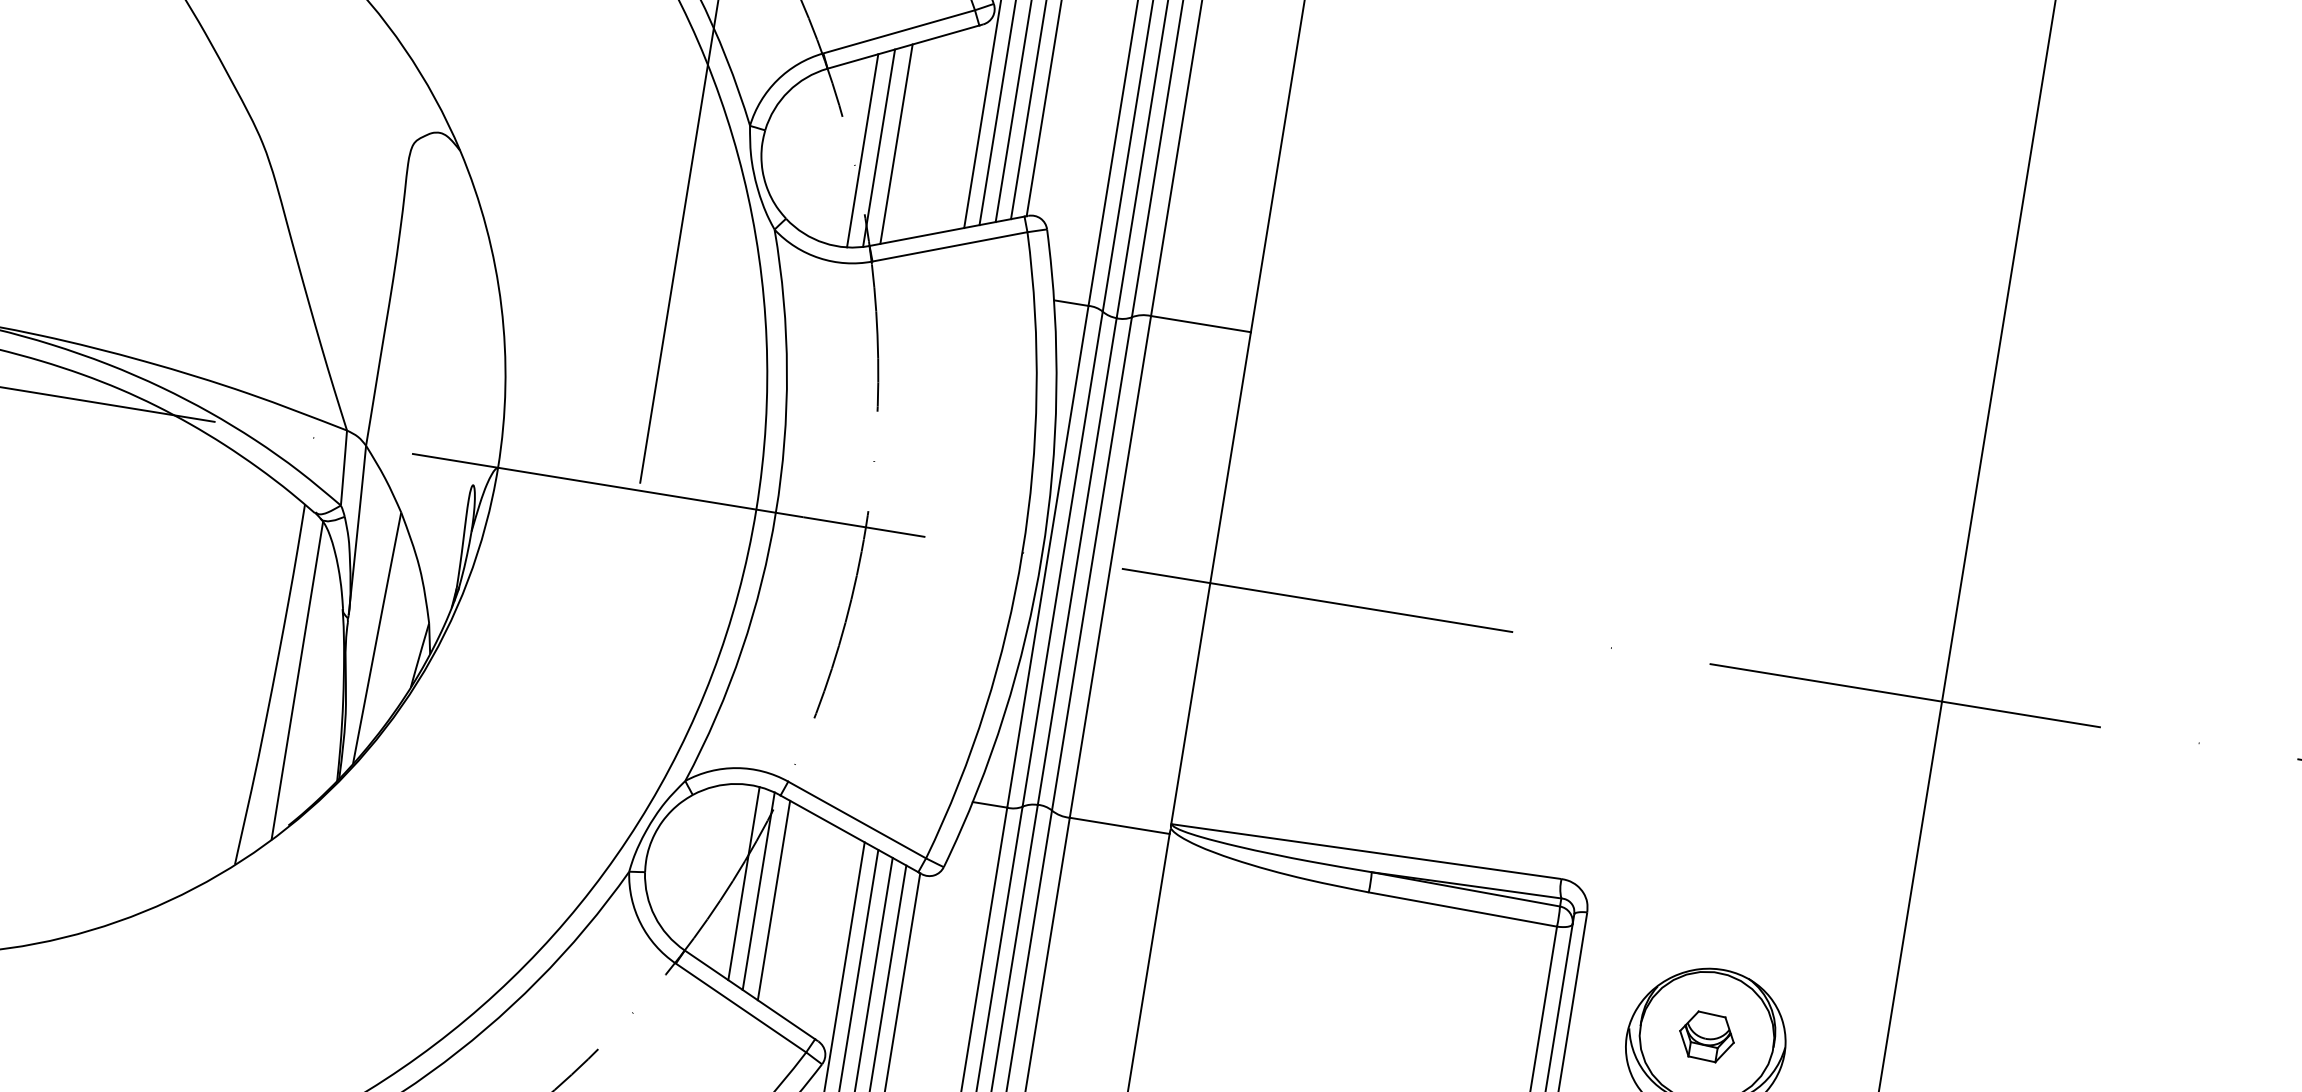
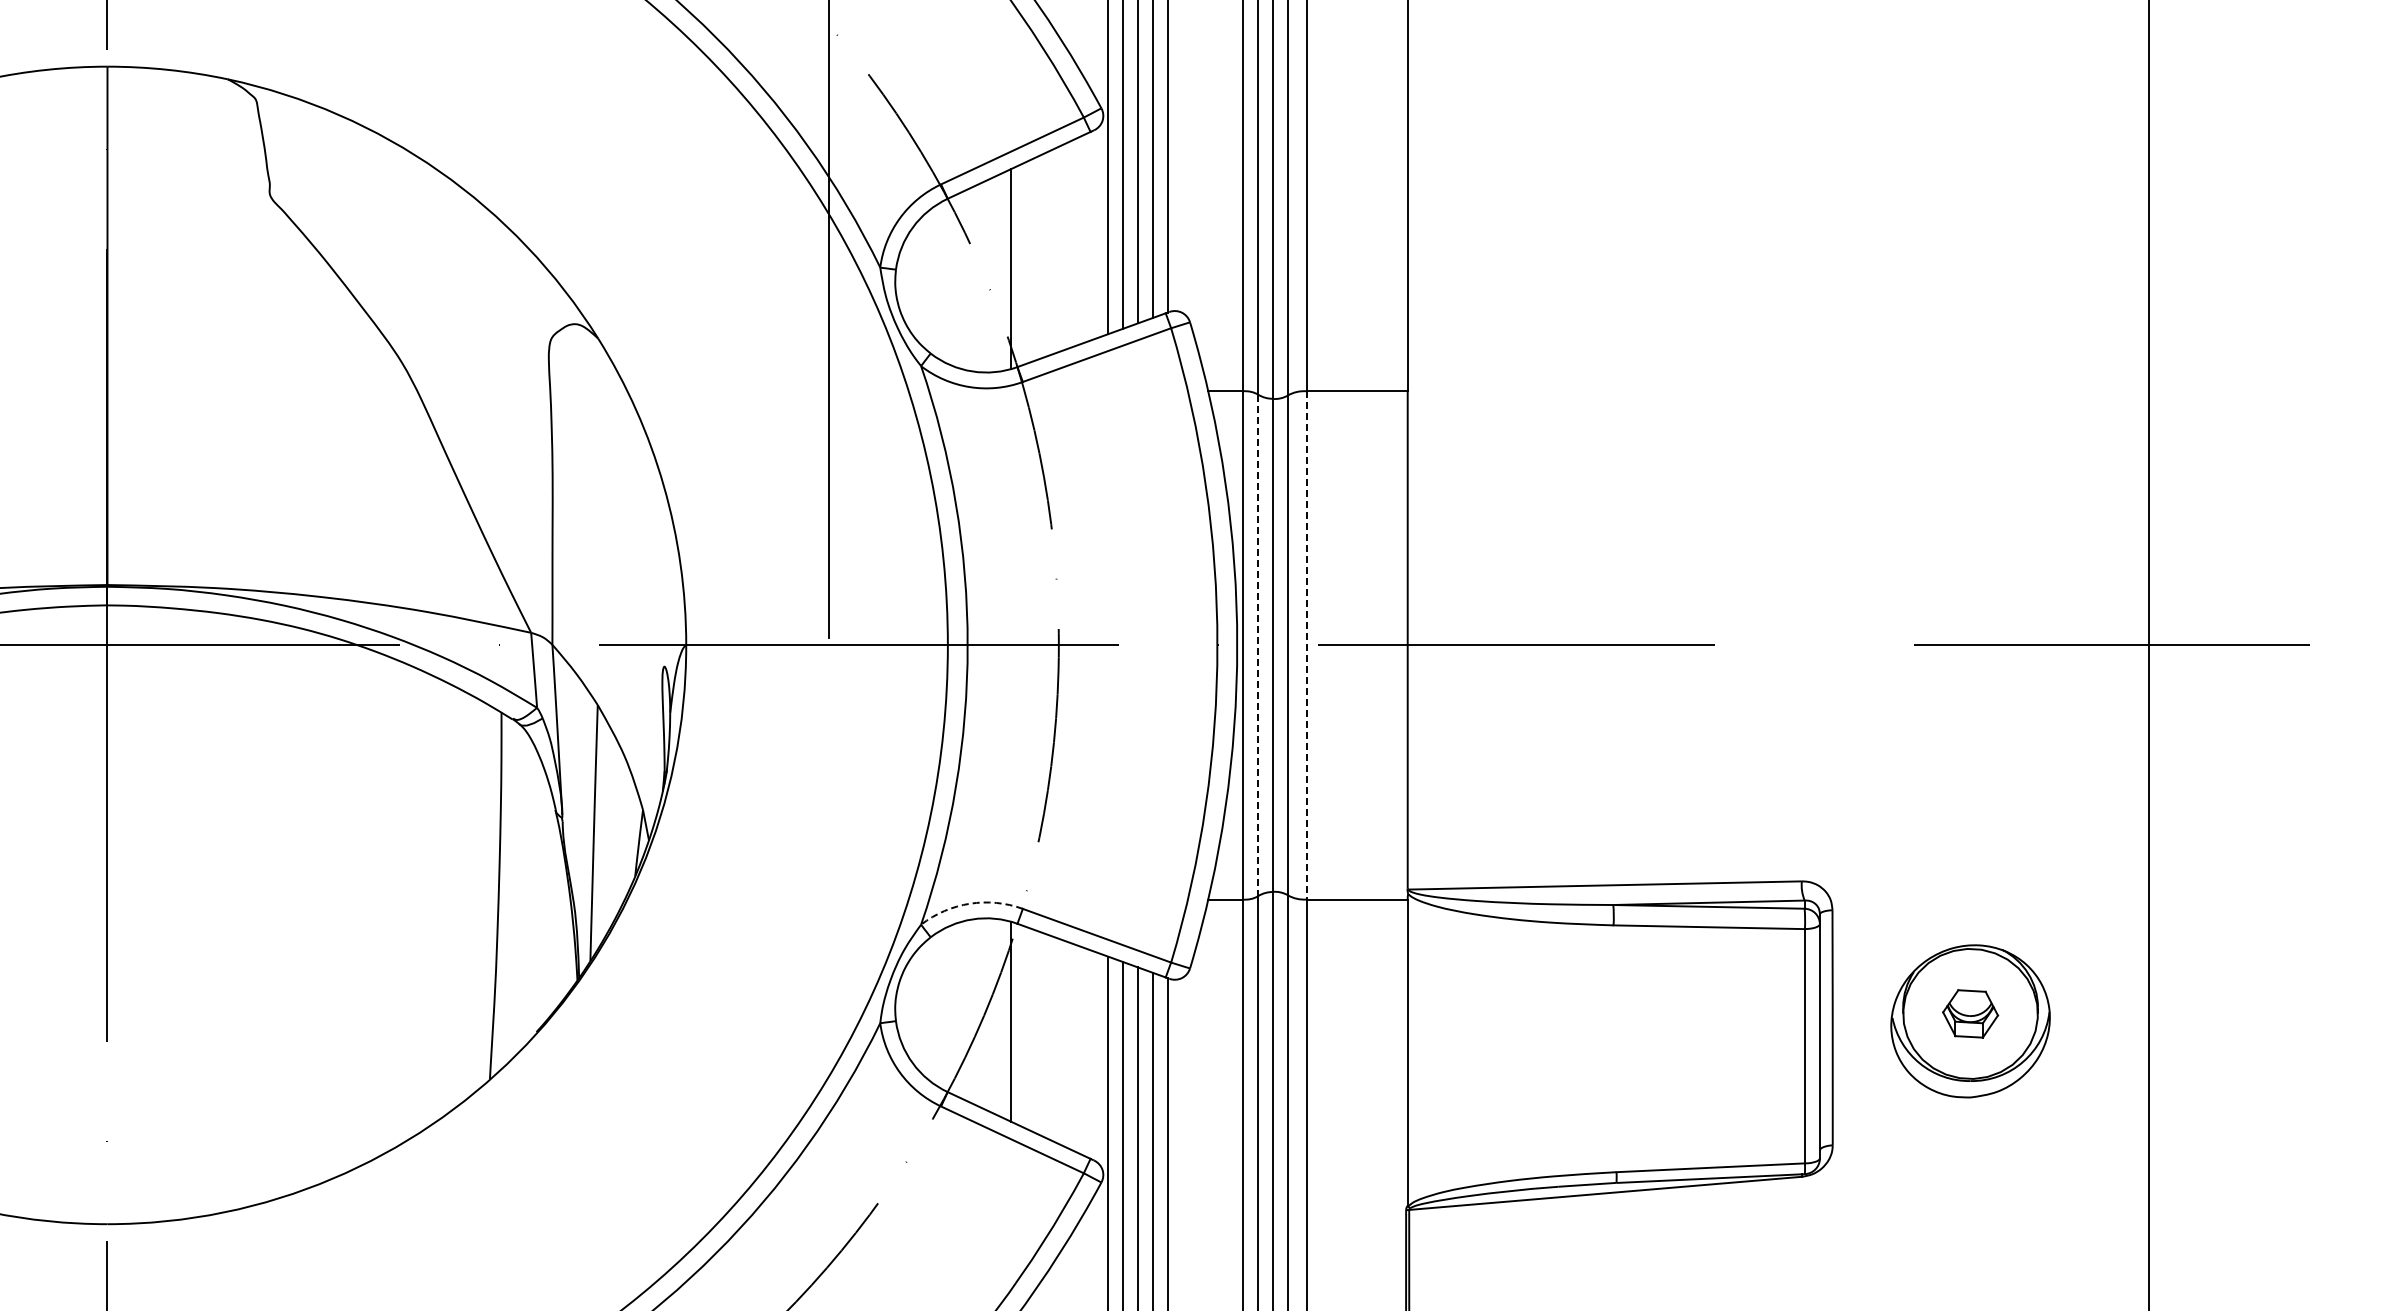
line: (896, 144) -> (1027, 262), removed
line: (862, 151) -> (995, 274), removed
line: (1062, 559) -> (1258, 645), solid -> dashed
line: (1110, 567) -> (1306, 645), solid -> dashed
line: (297, 680) -> (522, 887), removed
arc: (736, 767) -> (969, 903), solid -> dashed
line: (744, 883) -> (995, 1016), removed
line: (773, 900) -> (1027, 1028), removed

